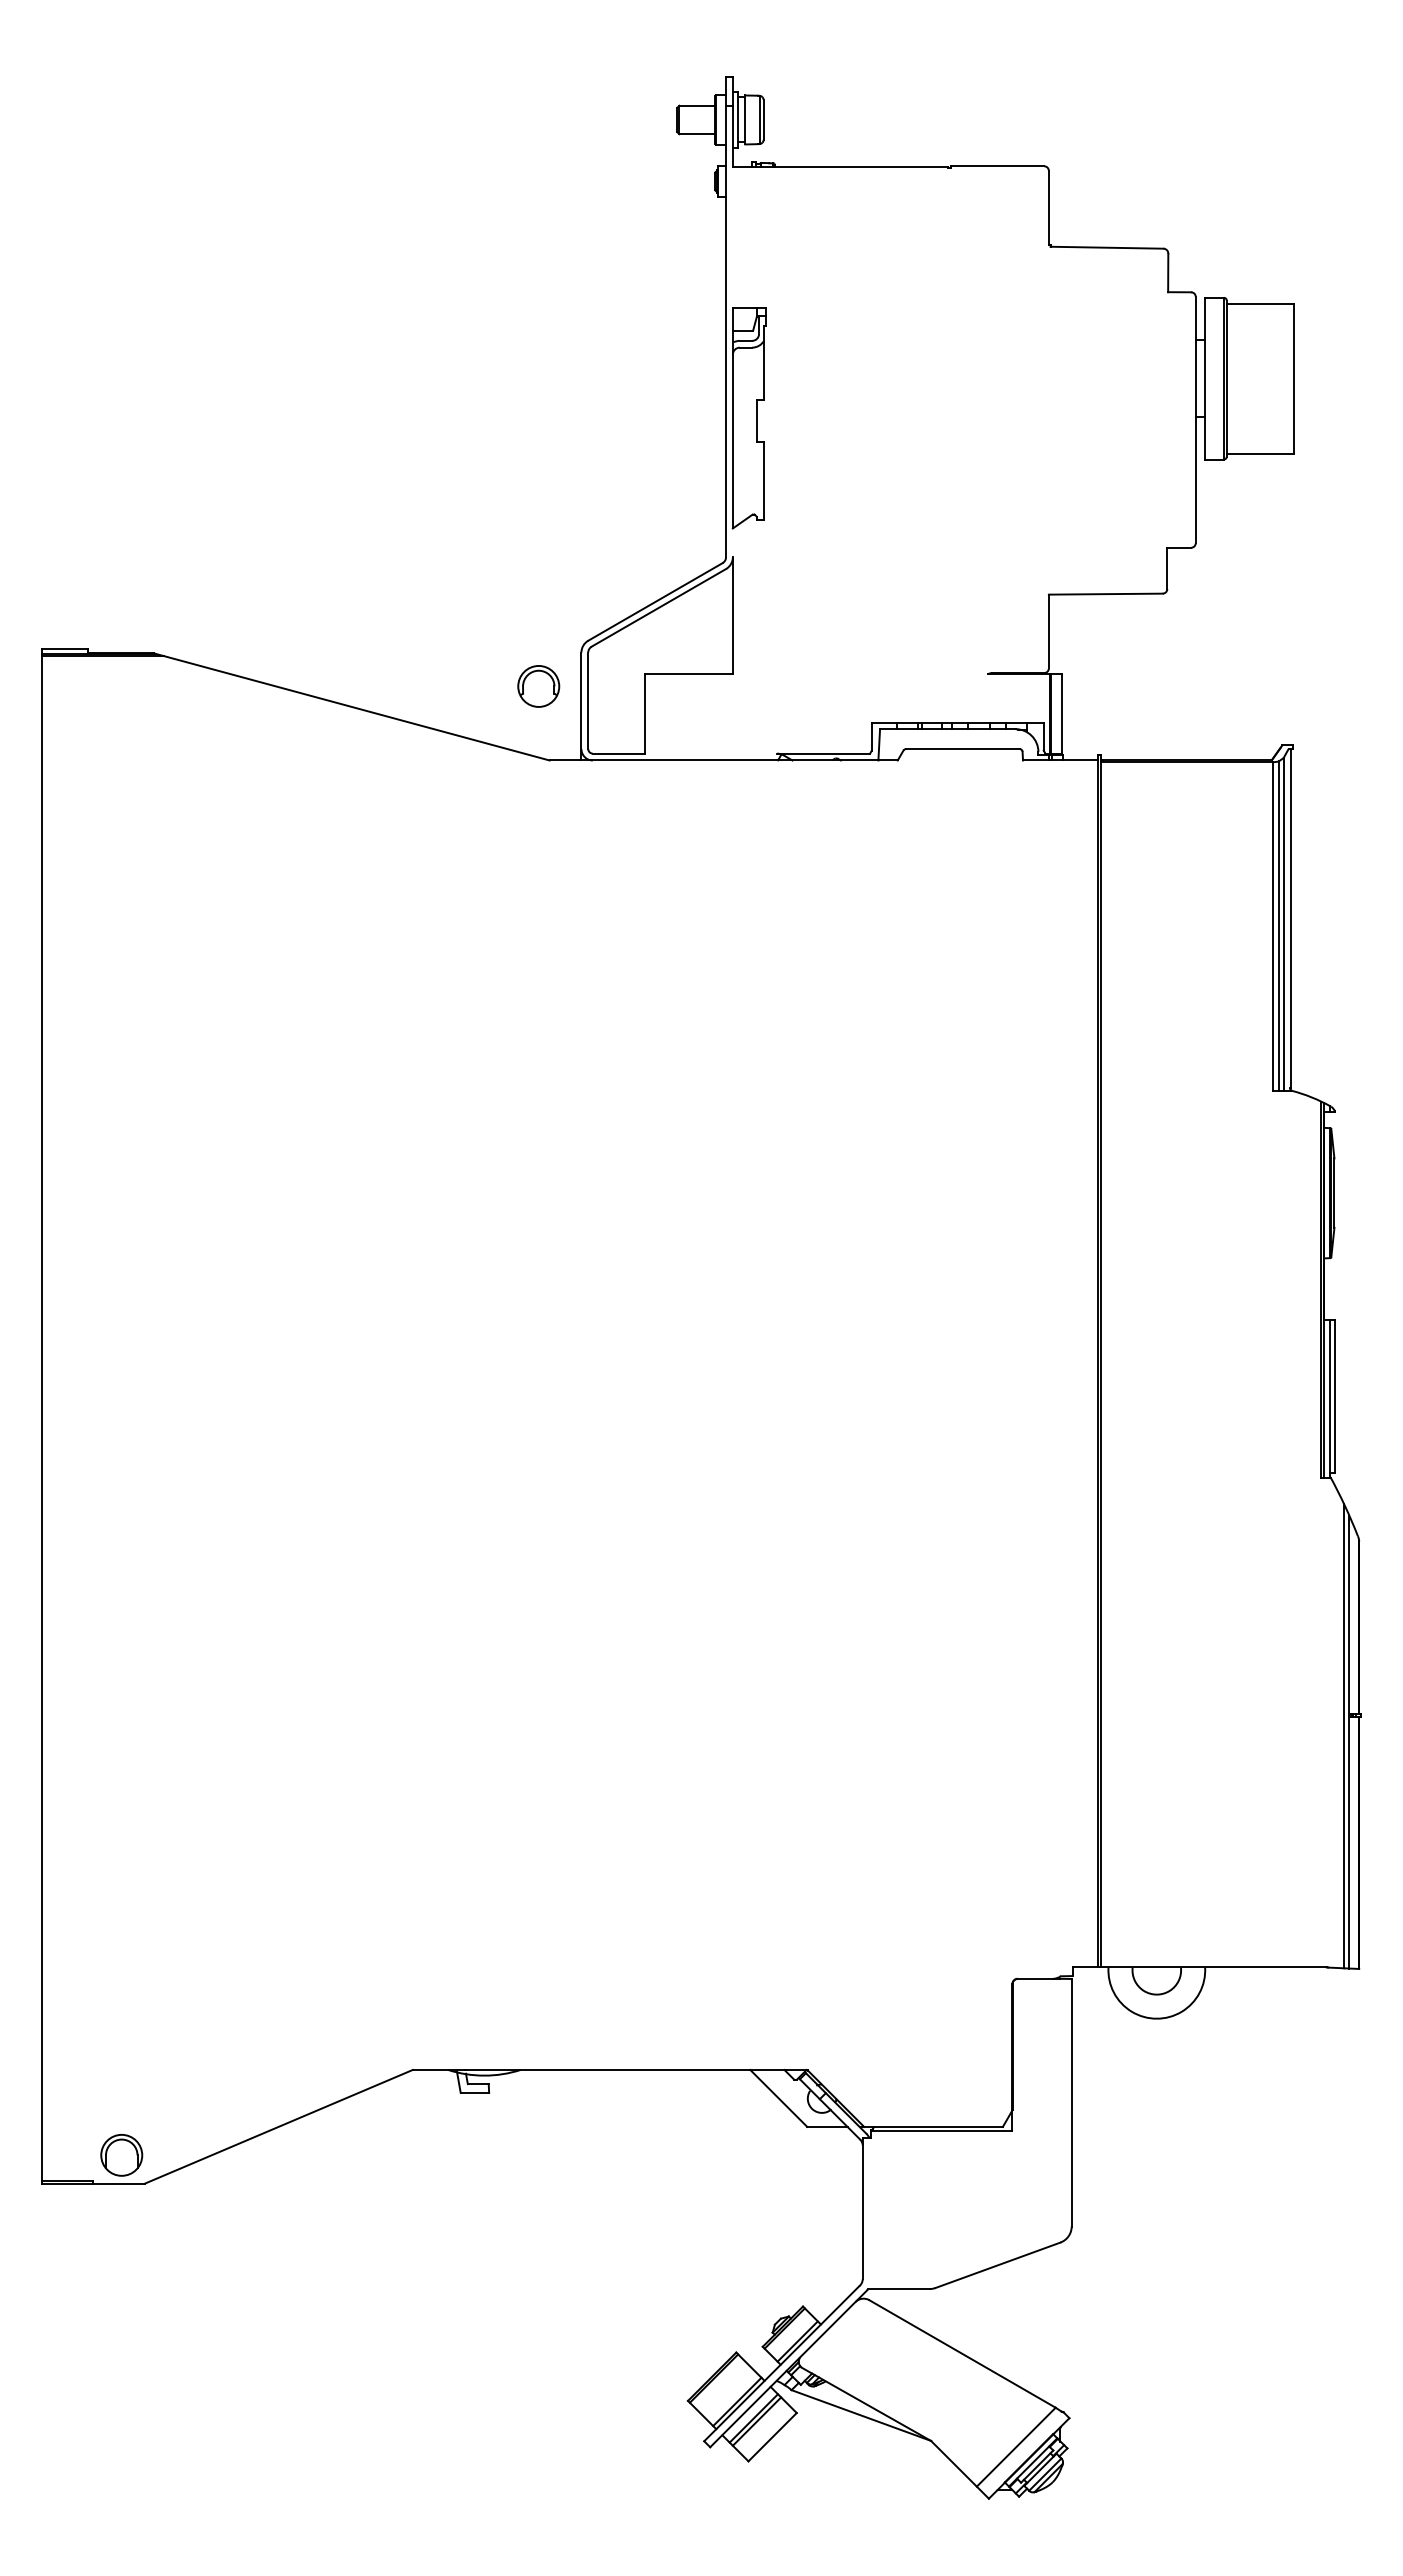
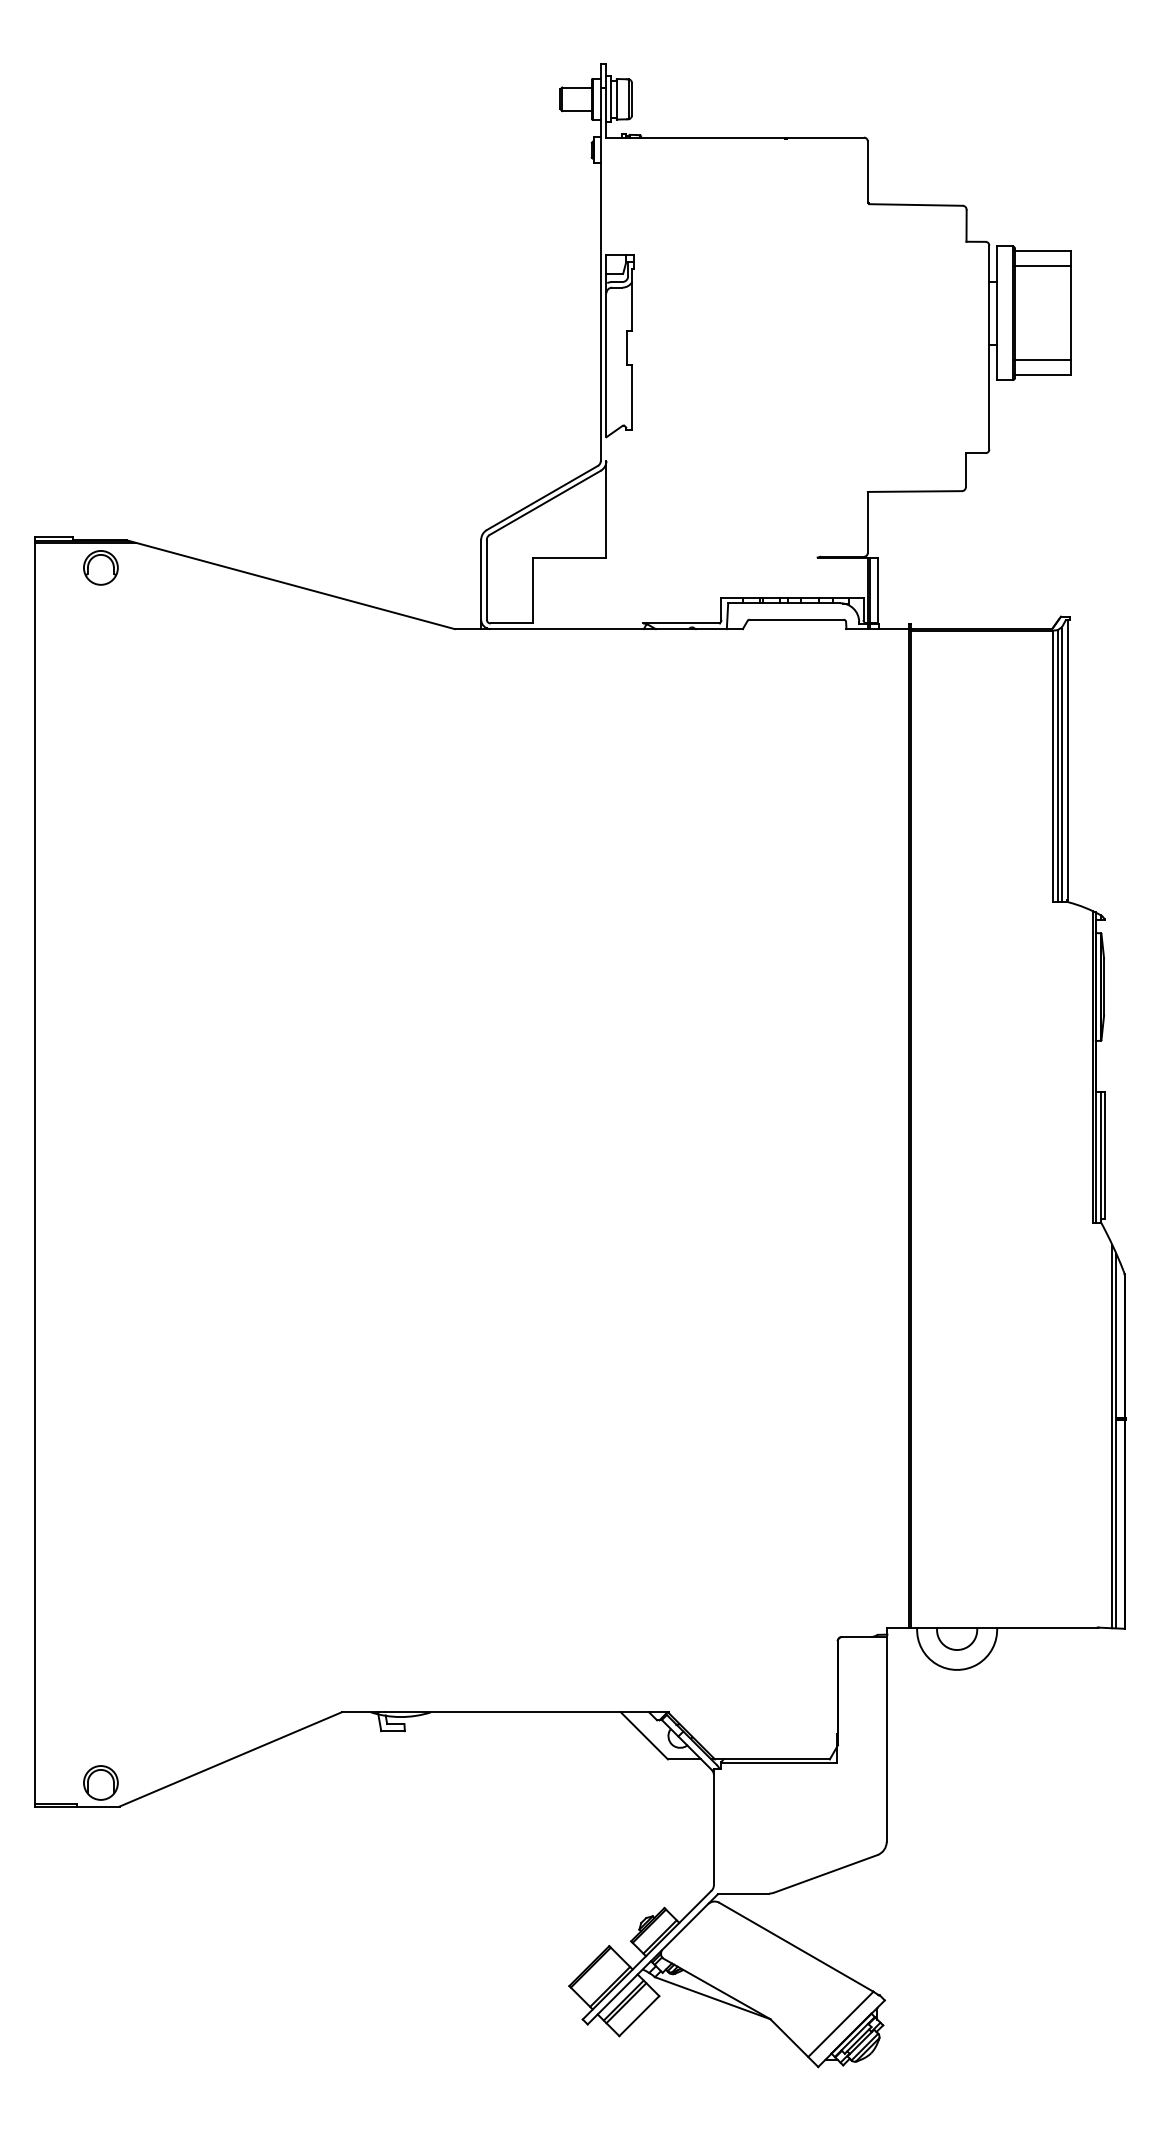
line: (1259, 321) -> (1042, 266), added
line: (1259, 435) -> (1042, 360), added
part: (538, 686) -> (100, 567), moved

